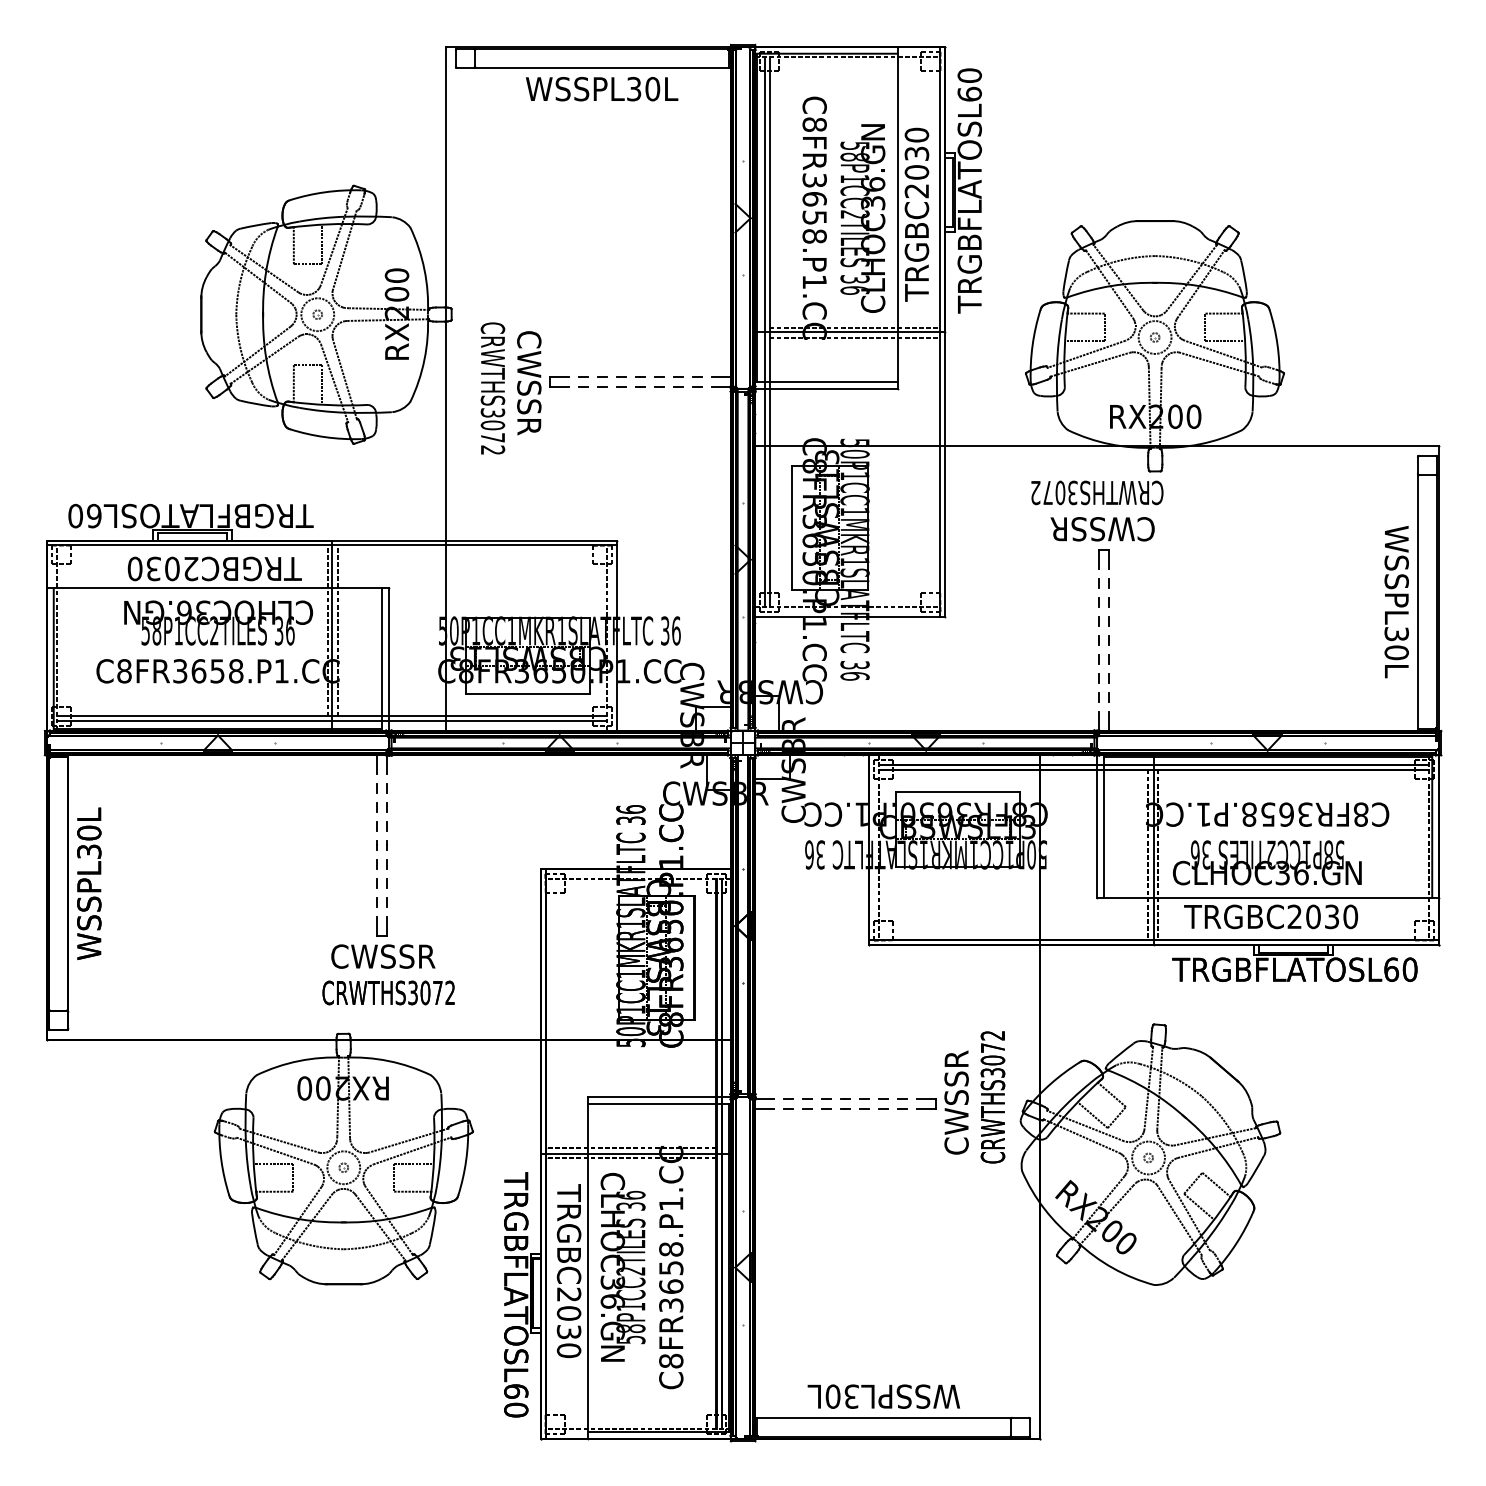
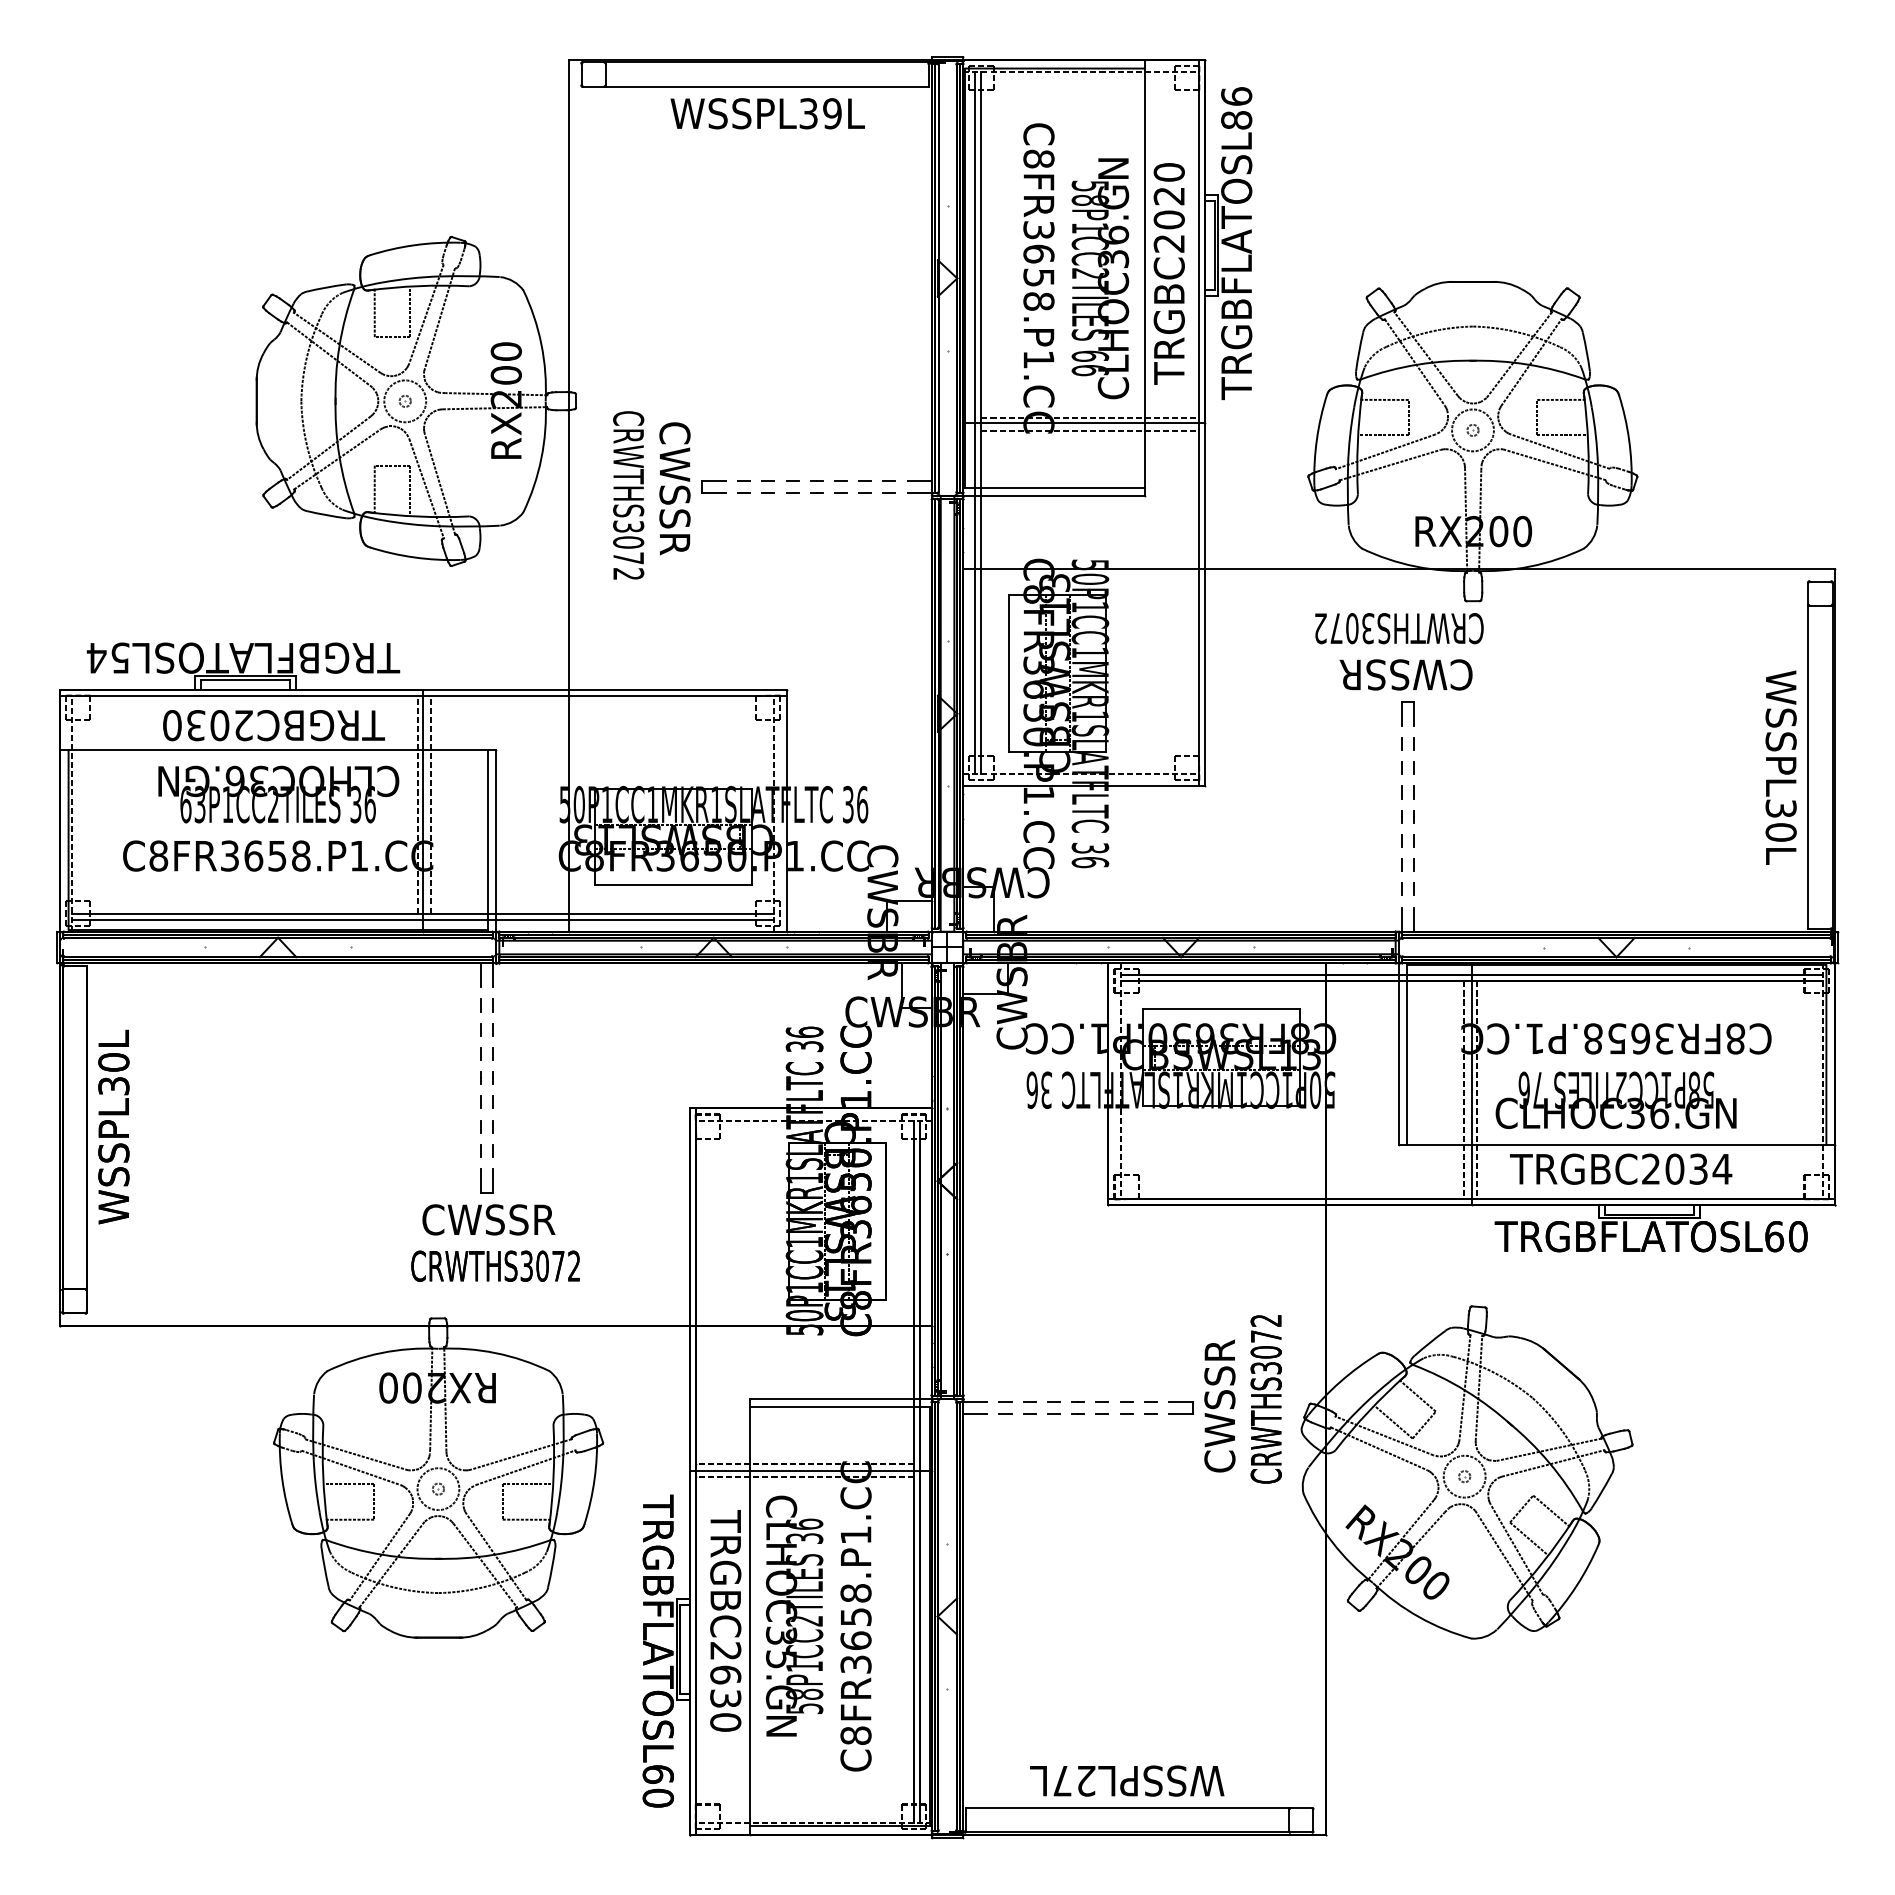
text: (969, 85) -> (1236, 108), TRGBFLATOSL60 -> TRGBFLATOSL86
text: (652, 88) -> (832, 113), WSSPL30L -> WSSPL39L
text: (917, 154) -> (1169, 196), TRGBC2030 -> TRGBC2020
text: (855, 278) -> (1090, 355), 36 -> 66
text: (84, 515) -> (107, 657), TRGBFLATOSL60 -> TRGBFLATOSL54
text: (150, 630) -> (192, 804), 58P1CC2TILES -> 63P1CC2TILES
text: (1206, 855) -> (1538, 1090), 36 -> 76
text: (1350, 916) -> (1722, 1168), TRGBC2030 -> TRGBC2034
text: (612, 1301) -> (781, 1659), CLHOC36.GN -> CLHOC35.GN
text: (568, 1313) -> (725, 1674), TRGBC2030 -> TRGBC2630
text: (842, 1396) -> (1074, 1780), WSSPL30L -> WSSPL27L

